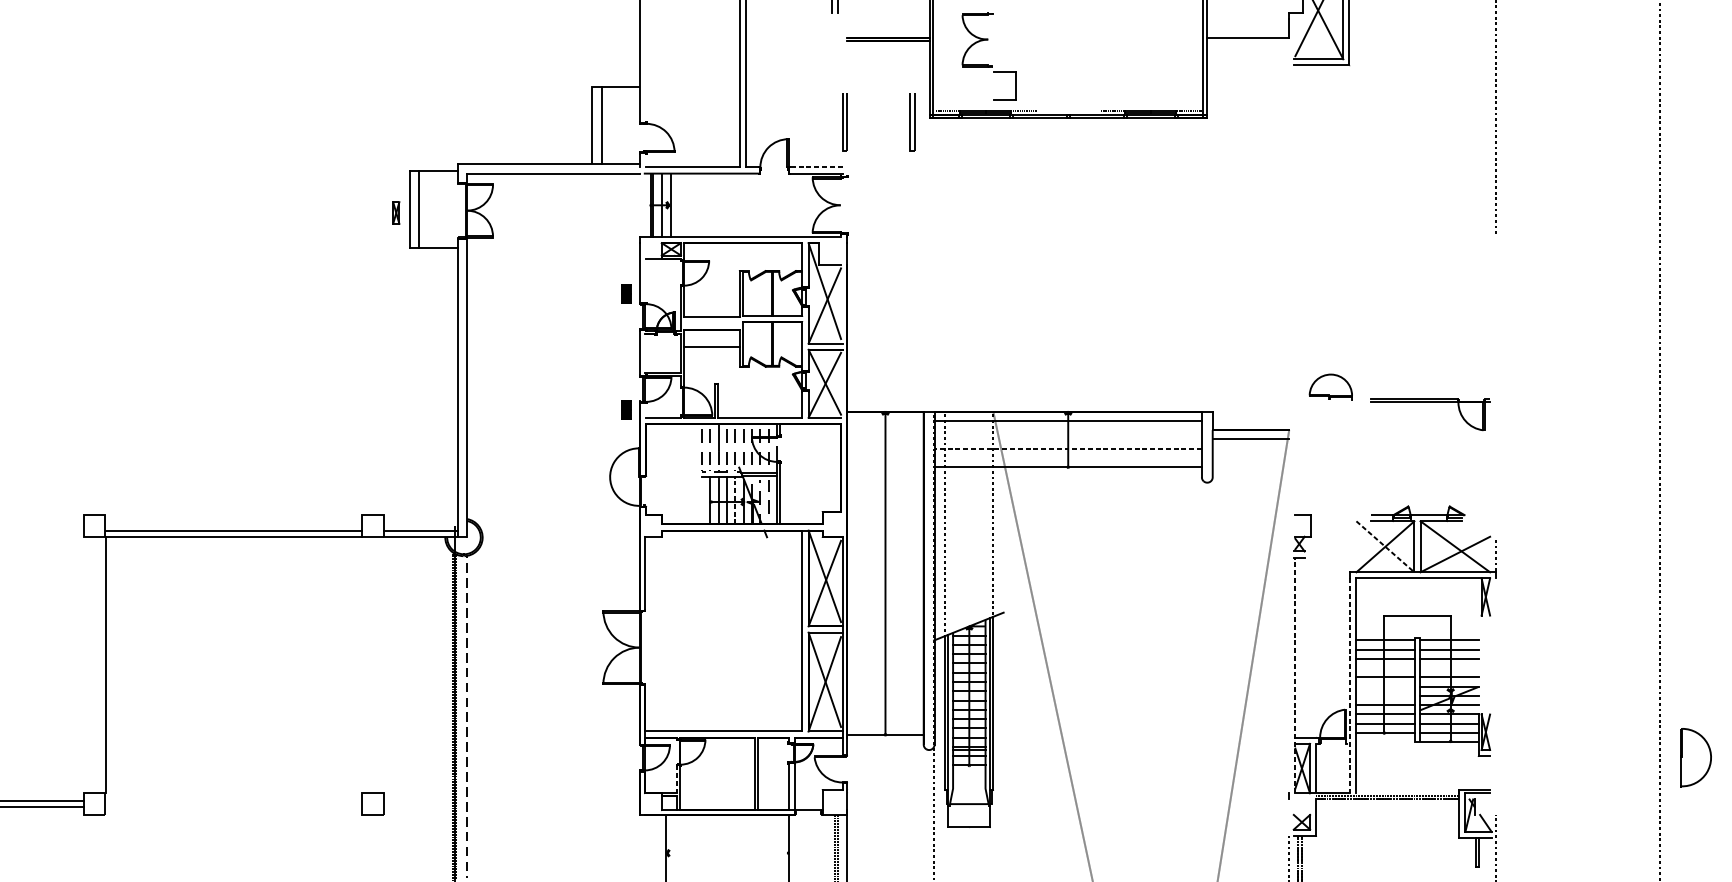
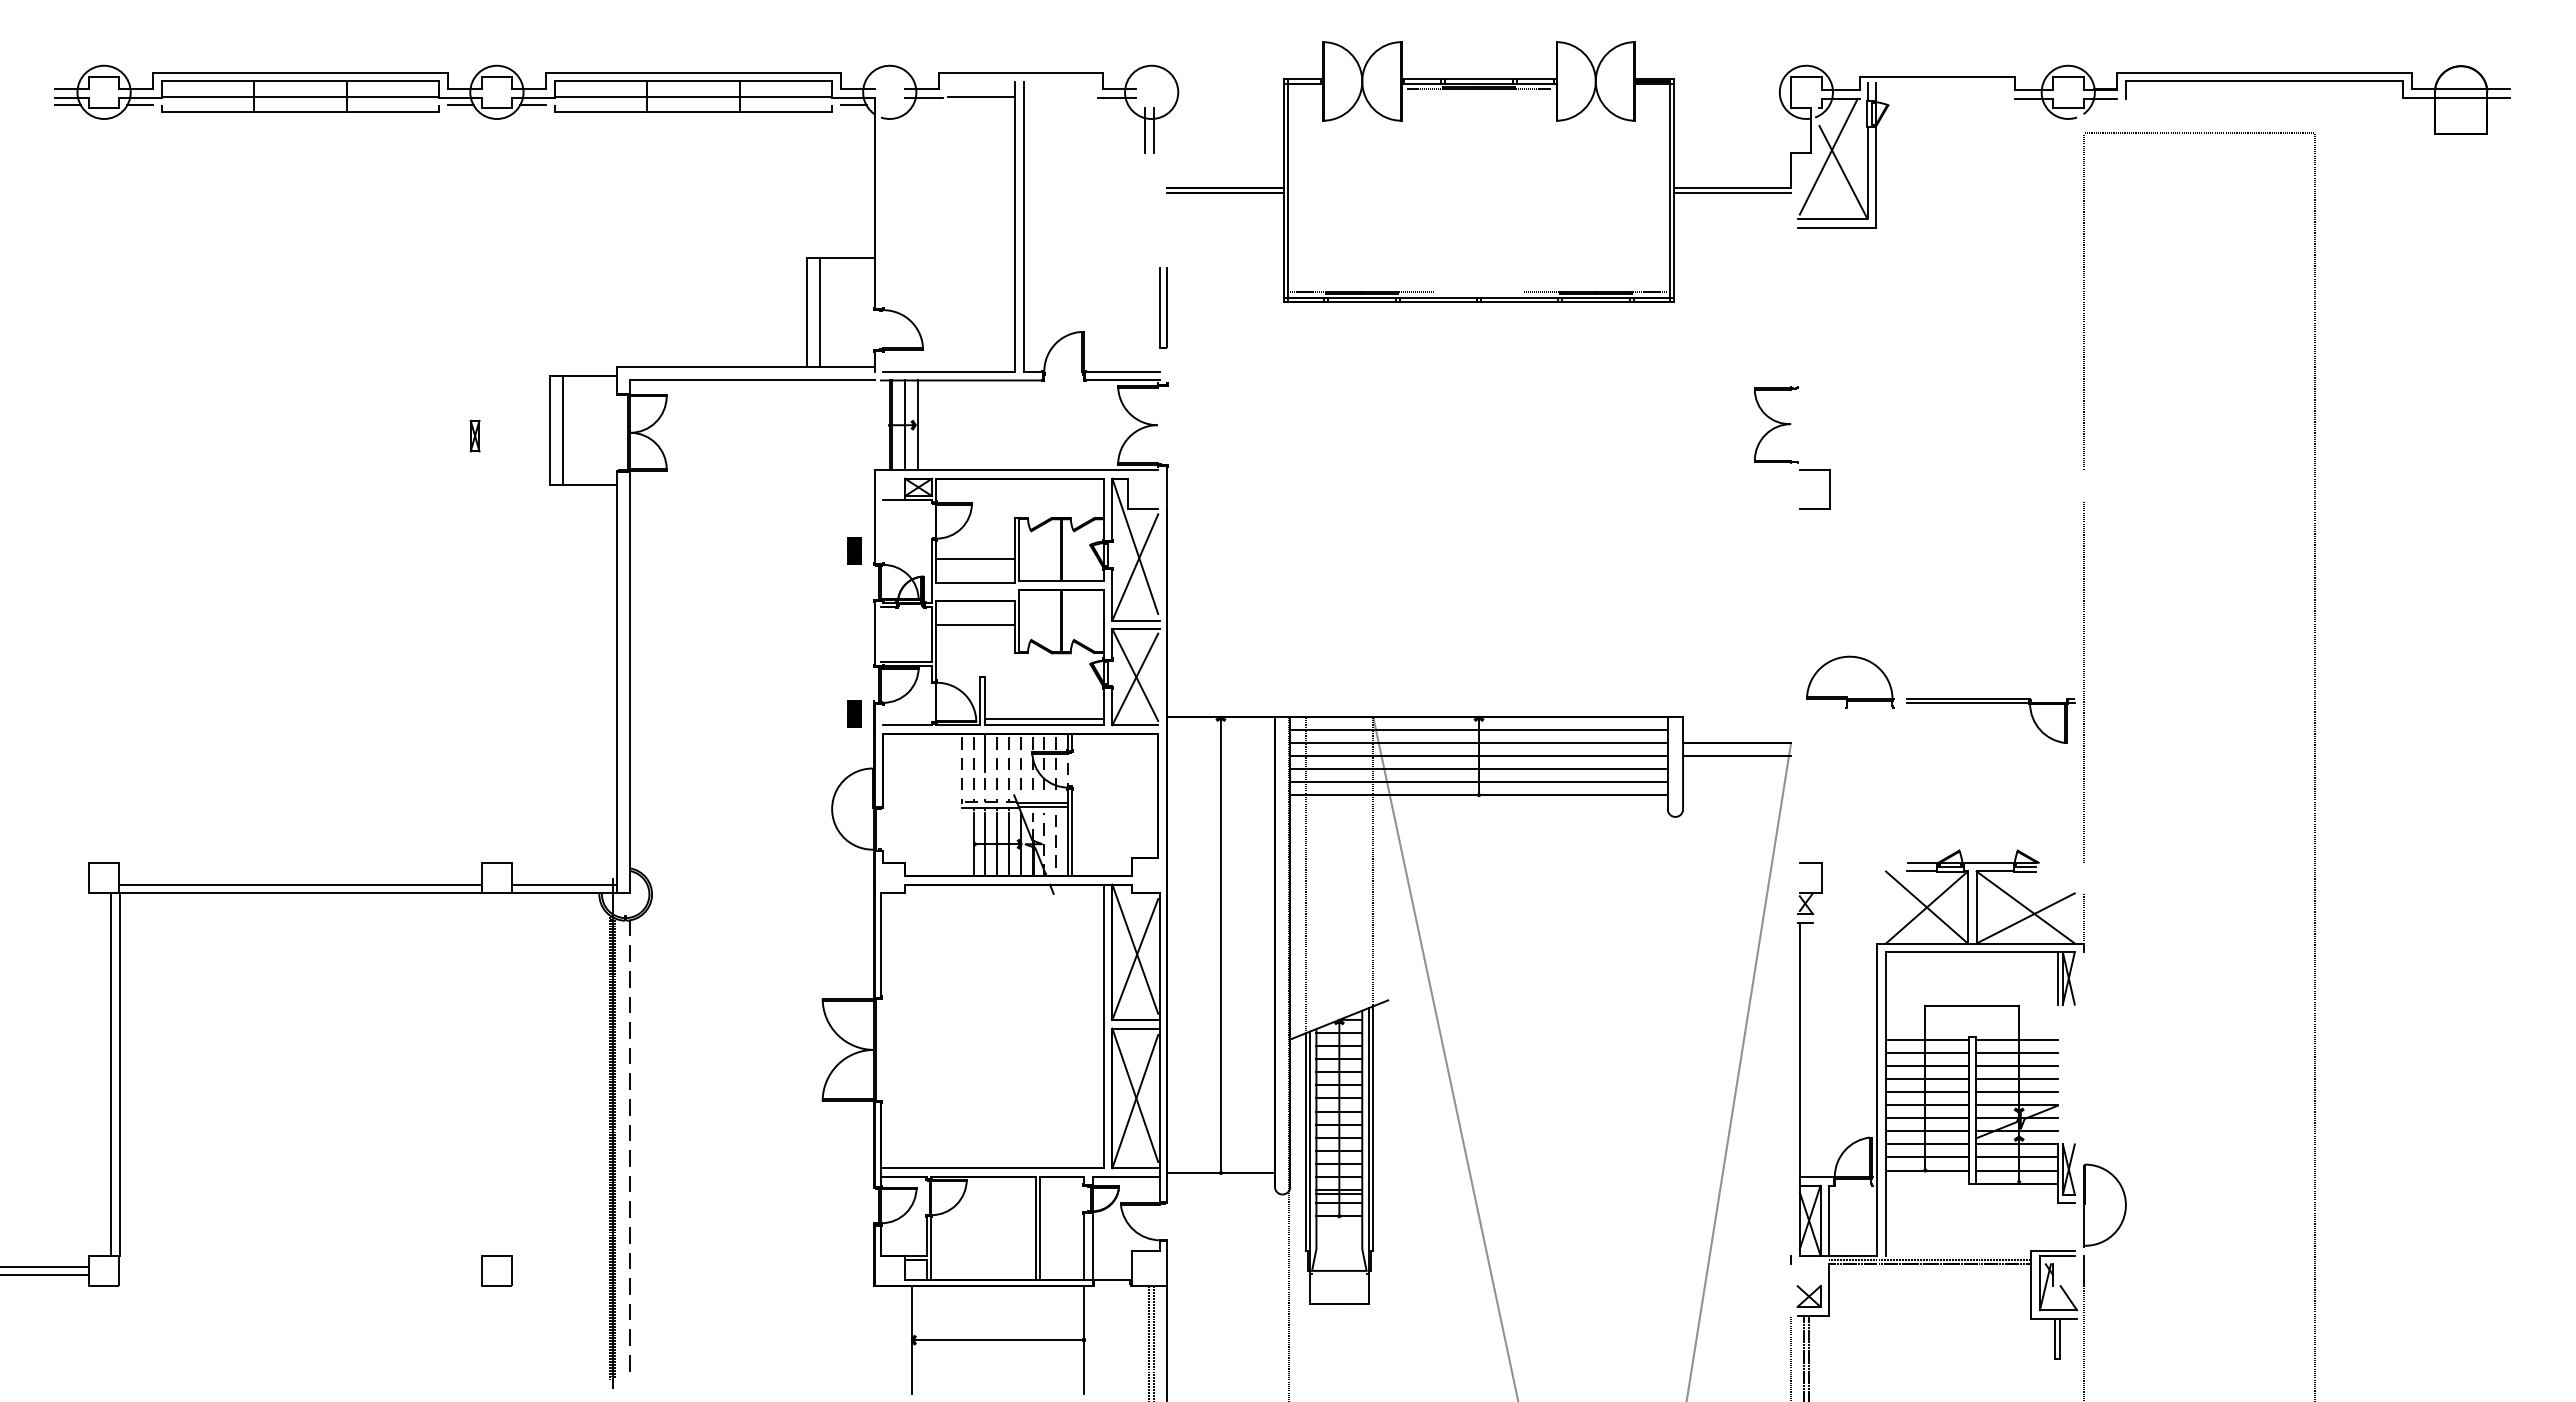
line: (1247, 40) -> (1732, 192), added
part: (988, 65) -> (1791, 460), moved
part: (912, 121) -> (1258, 307), removed
line: (815, 167) -> (1122, 371), dashed -> solid
part: (395, 212) -> (474, 435), moved
line: (711, 300) -> (975, 559), added
part: (1331, 386) -> (1850, 681), size x1.43
line: (1496, 386) -> (2083, 681), added
line: (759, 412) -> (1043, 718), added
line: (1067, 429) -> (1478, 742), added
line: (1067, 439) -> (1478, 755), added
line: (1068, 448) -> (1479, 768), dashed -> solid
line: (1067, 458) -> (1478, 782), added
line: (735, 502) -> (1008, 844), dashed -> solid
line: (1385, 546) -> (1927, 907), dashed -> solid
line: (1478, 597) -> (2058, 978), added
line: (99, 665) -> (110, 1074), added
line: (1385, 667) -> (1927, 1078), added
line: (1448, 667) -> (2016, 1078), added
line: (1295, 674) -> (1799, 1088), dashed -> solid
line: (1350, 685) -> (1877, 1103), dashed -> solid
line: (1385, 687) -> (1927, 1105), added
line: (1385, 696) -> (1927, 1118), added
part: (1695, 757) -> (2104, 1205), moved
line: (676, 779) -> (926, 1235), dashed -> solid
line: (1496, 803) -> (2083, 1270), added
line: (727, 853) -> (998, 1340), added

